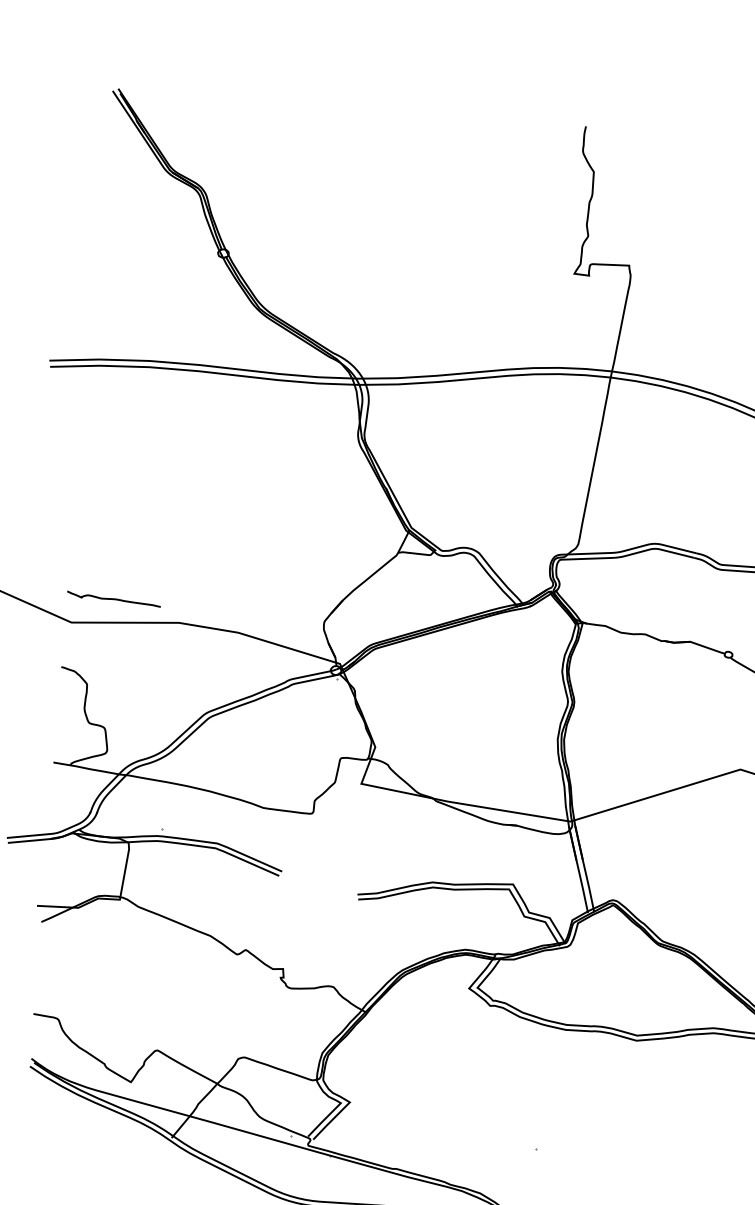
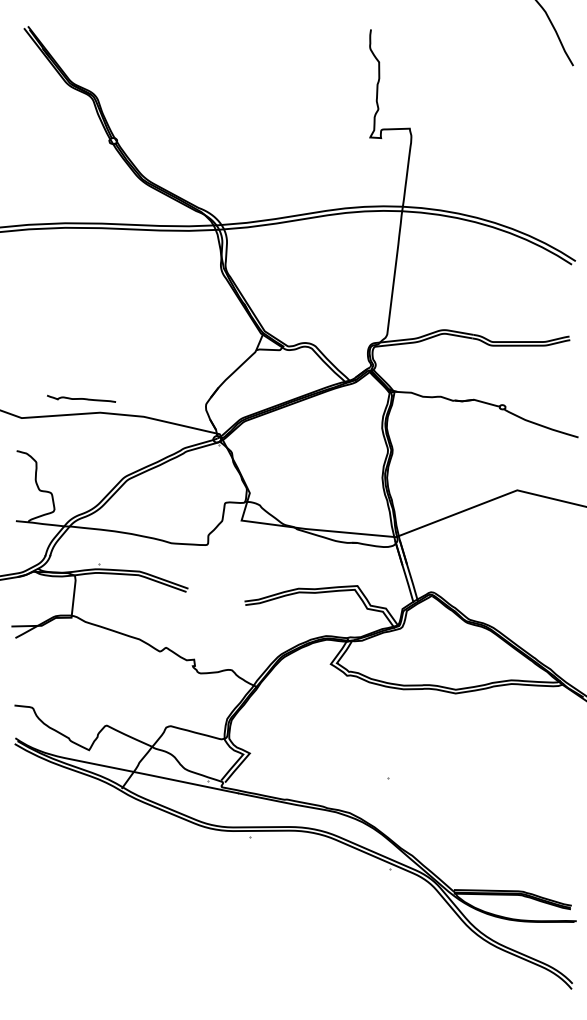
curve: (113, 598) -> (81, 398), moved

